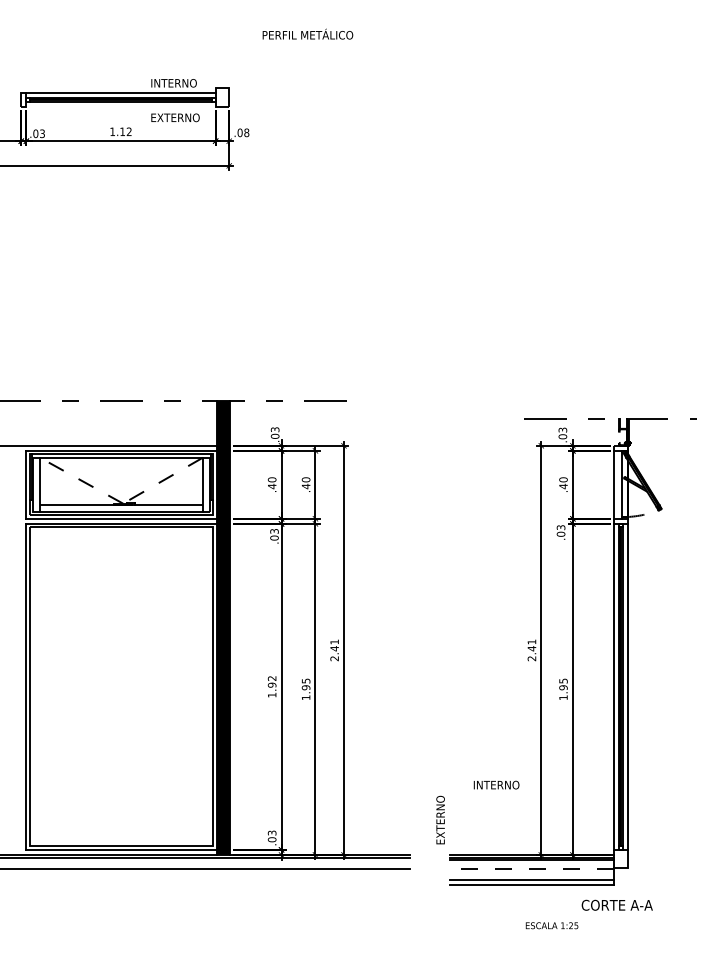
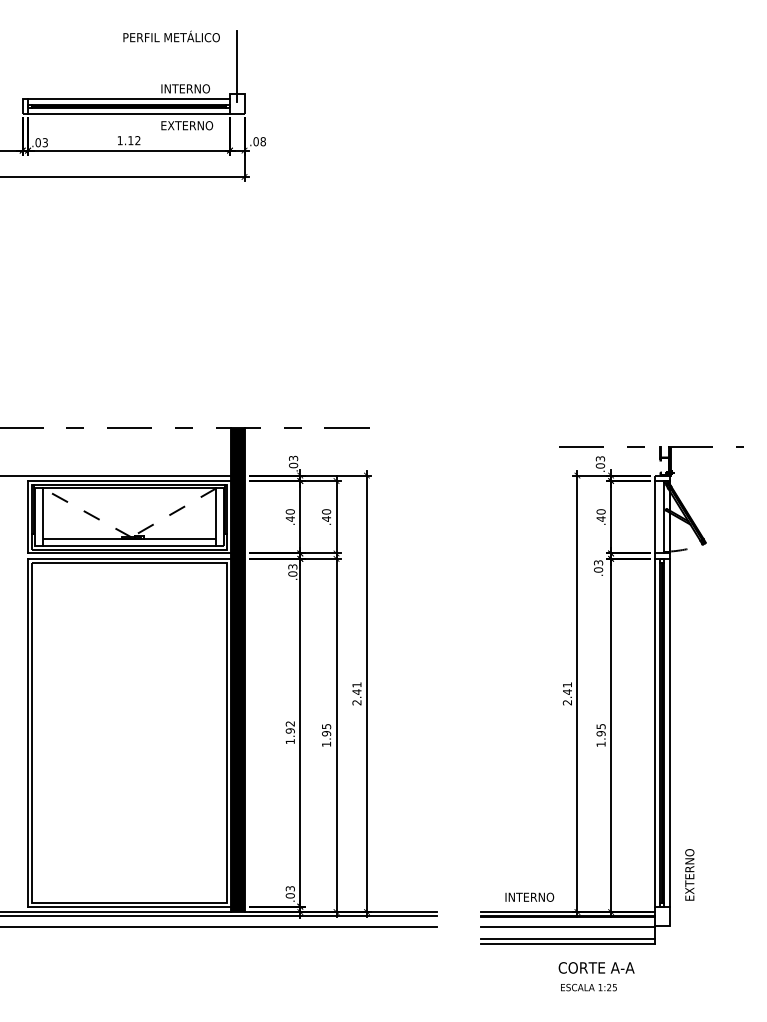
text: (307, 33) -> (171, 35), moved
line: (222, 62) -> (237, 66), added
line: (120, 106) -> (128, 113), added
text: (496, 784) -> (529, 896), moved
text: (440, 819) -> (689, 874), moved
line: (532, 868) -> (568, 926), dashed -> solid
text: (616, 904) -> (595, 967), moved

